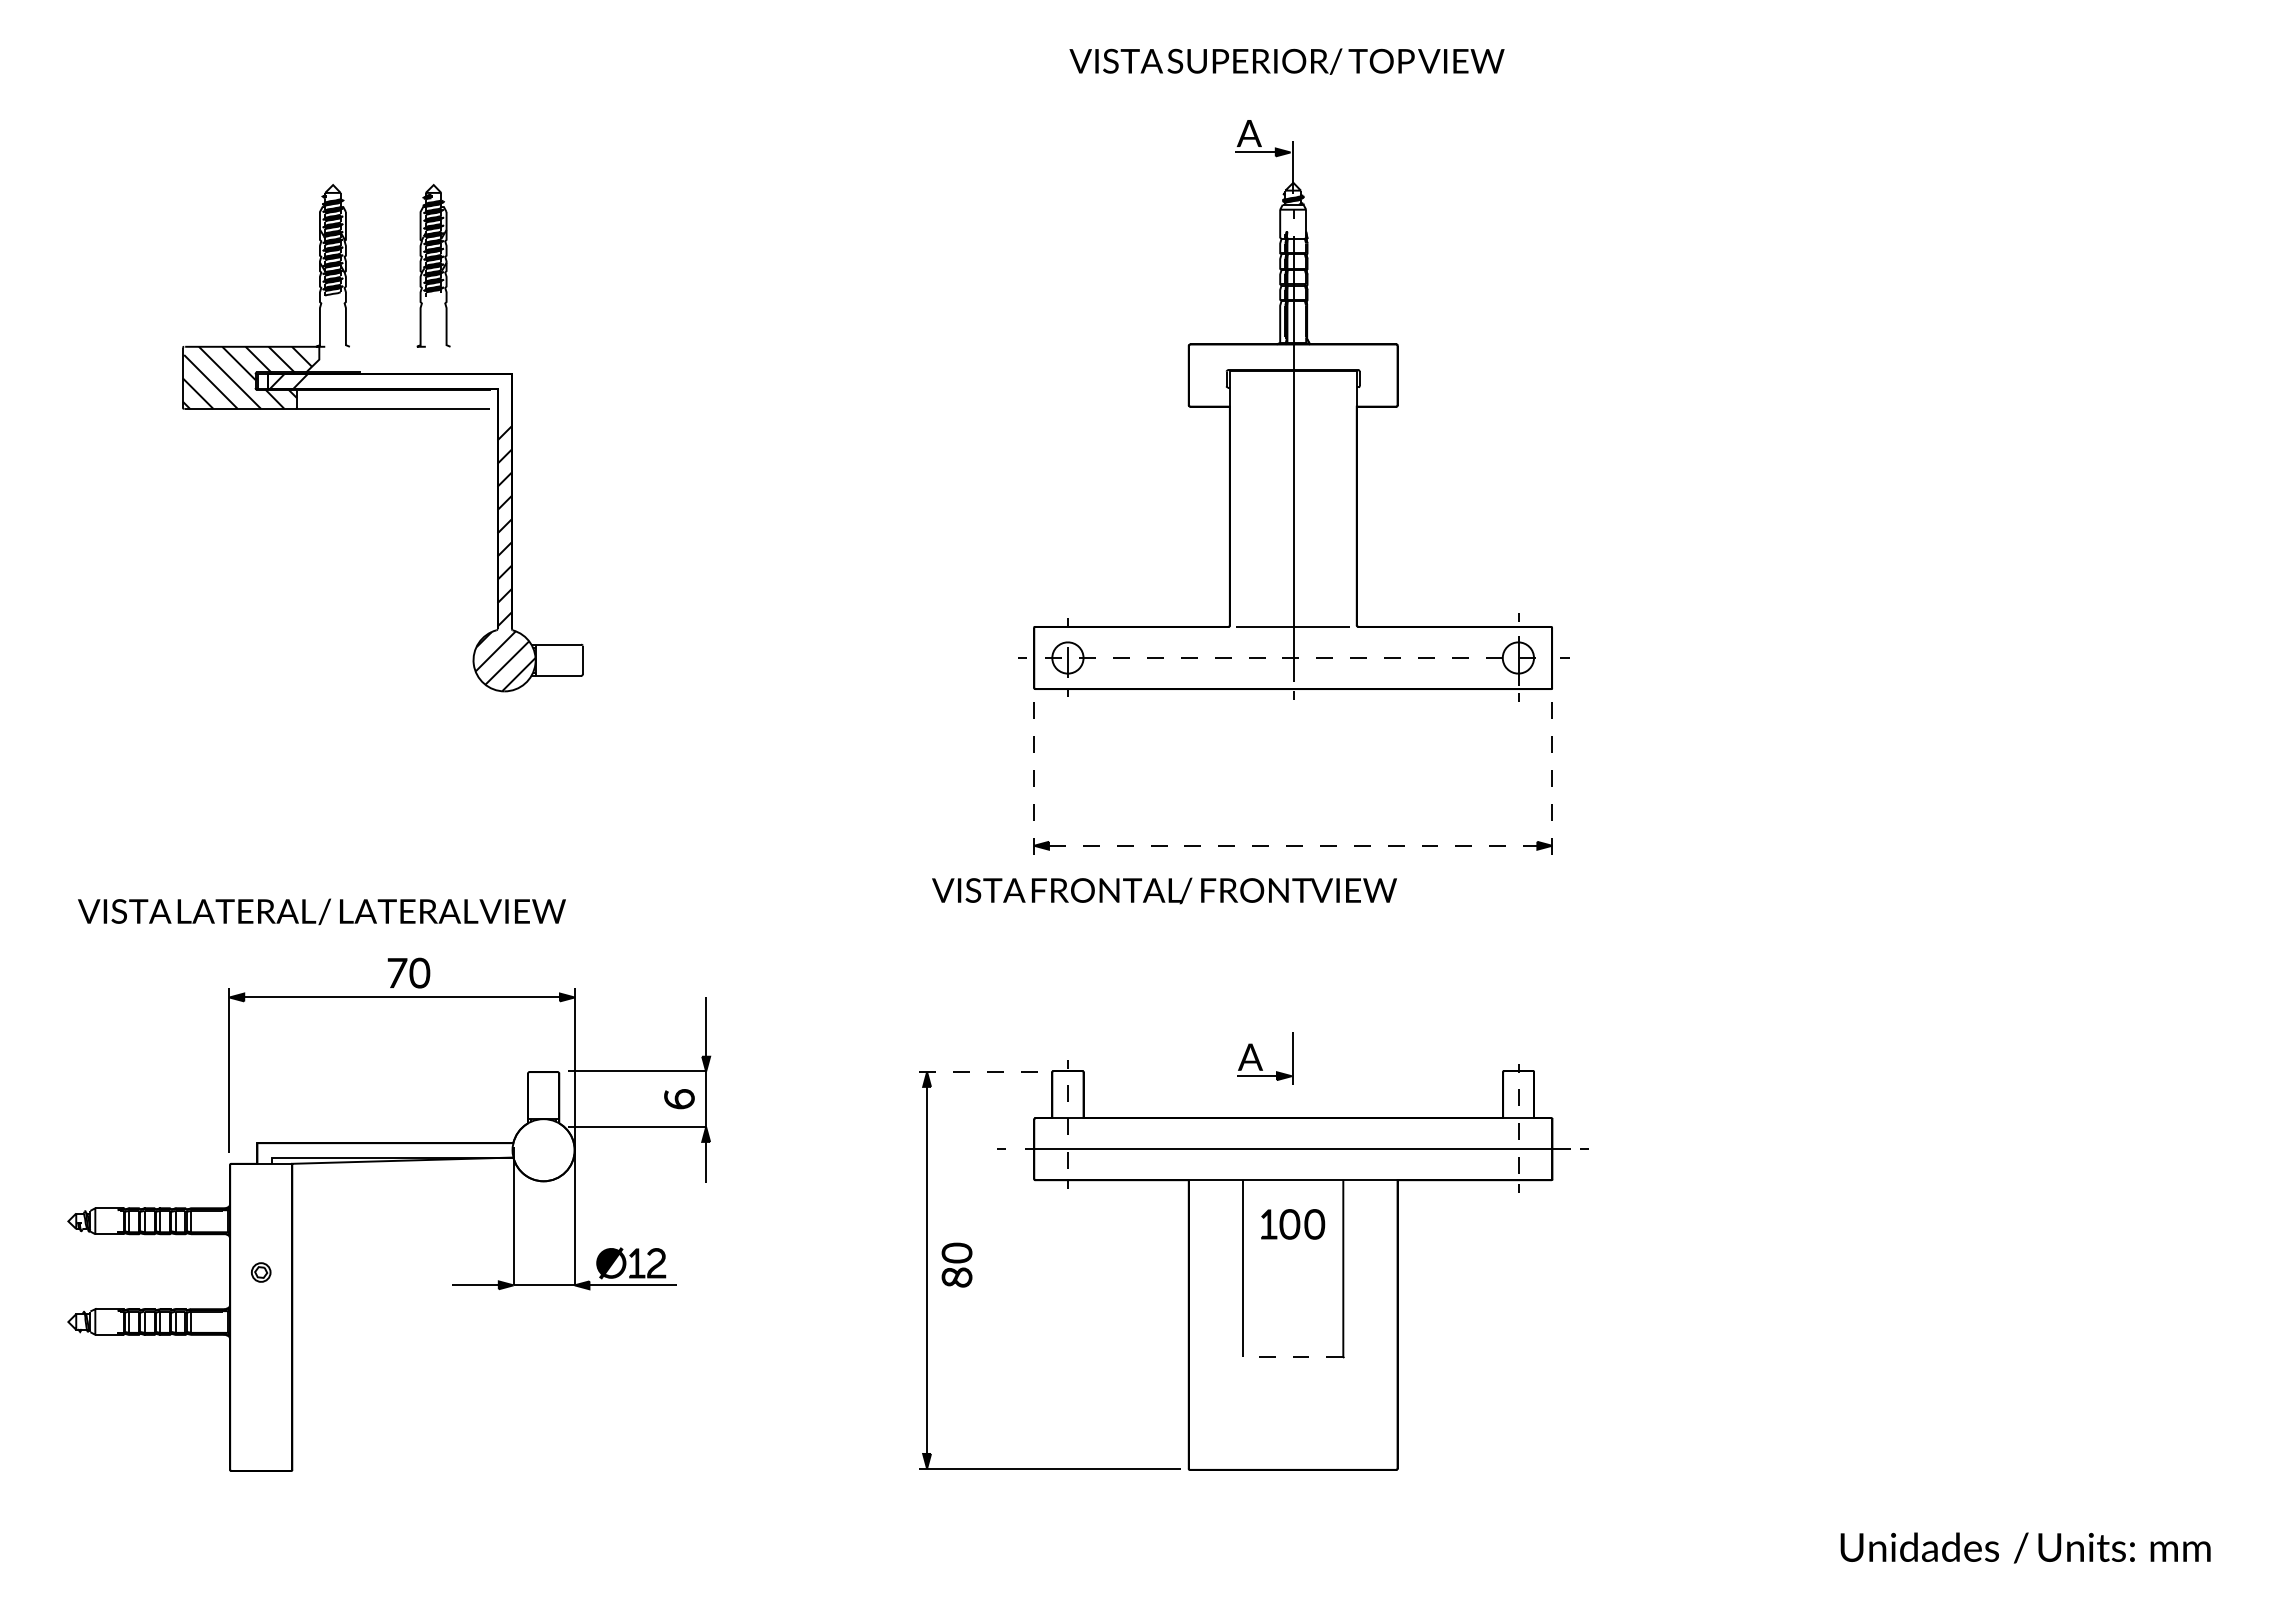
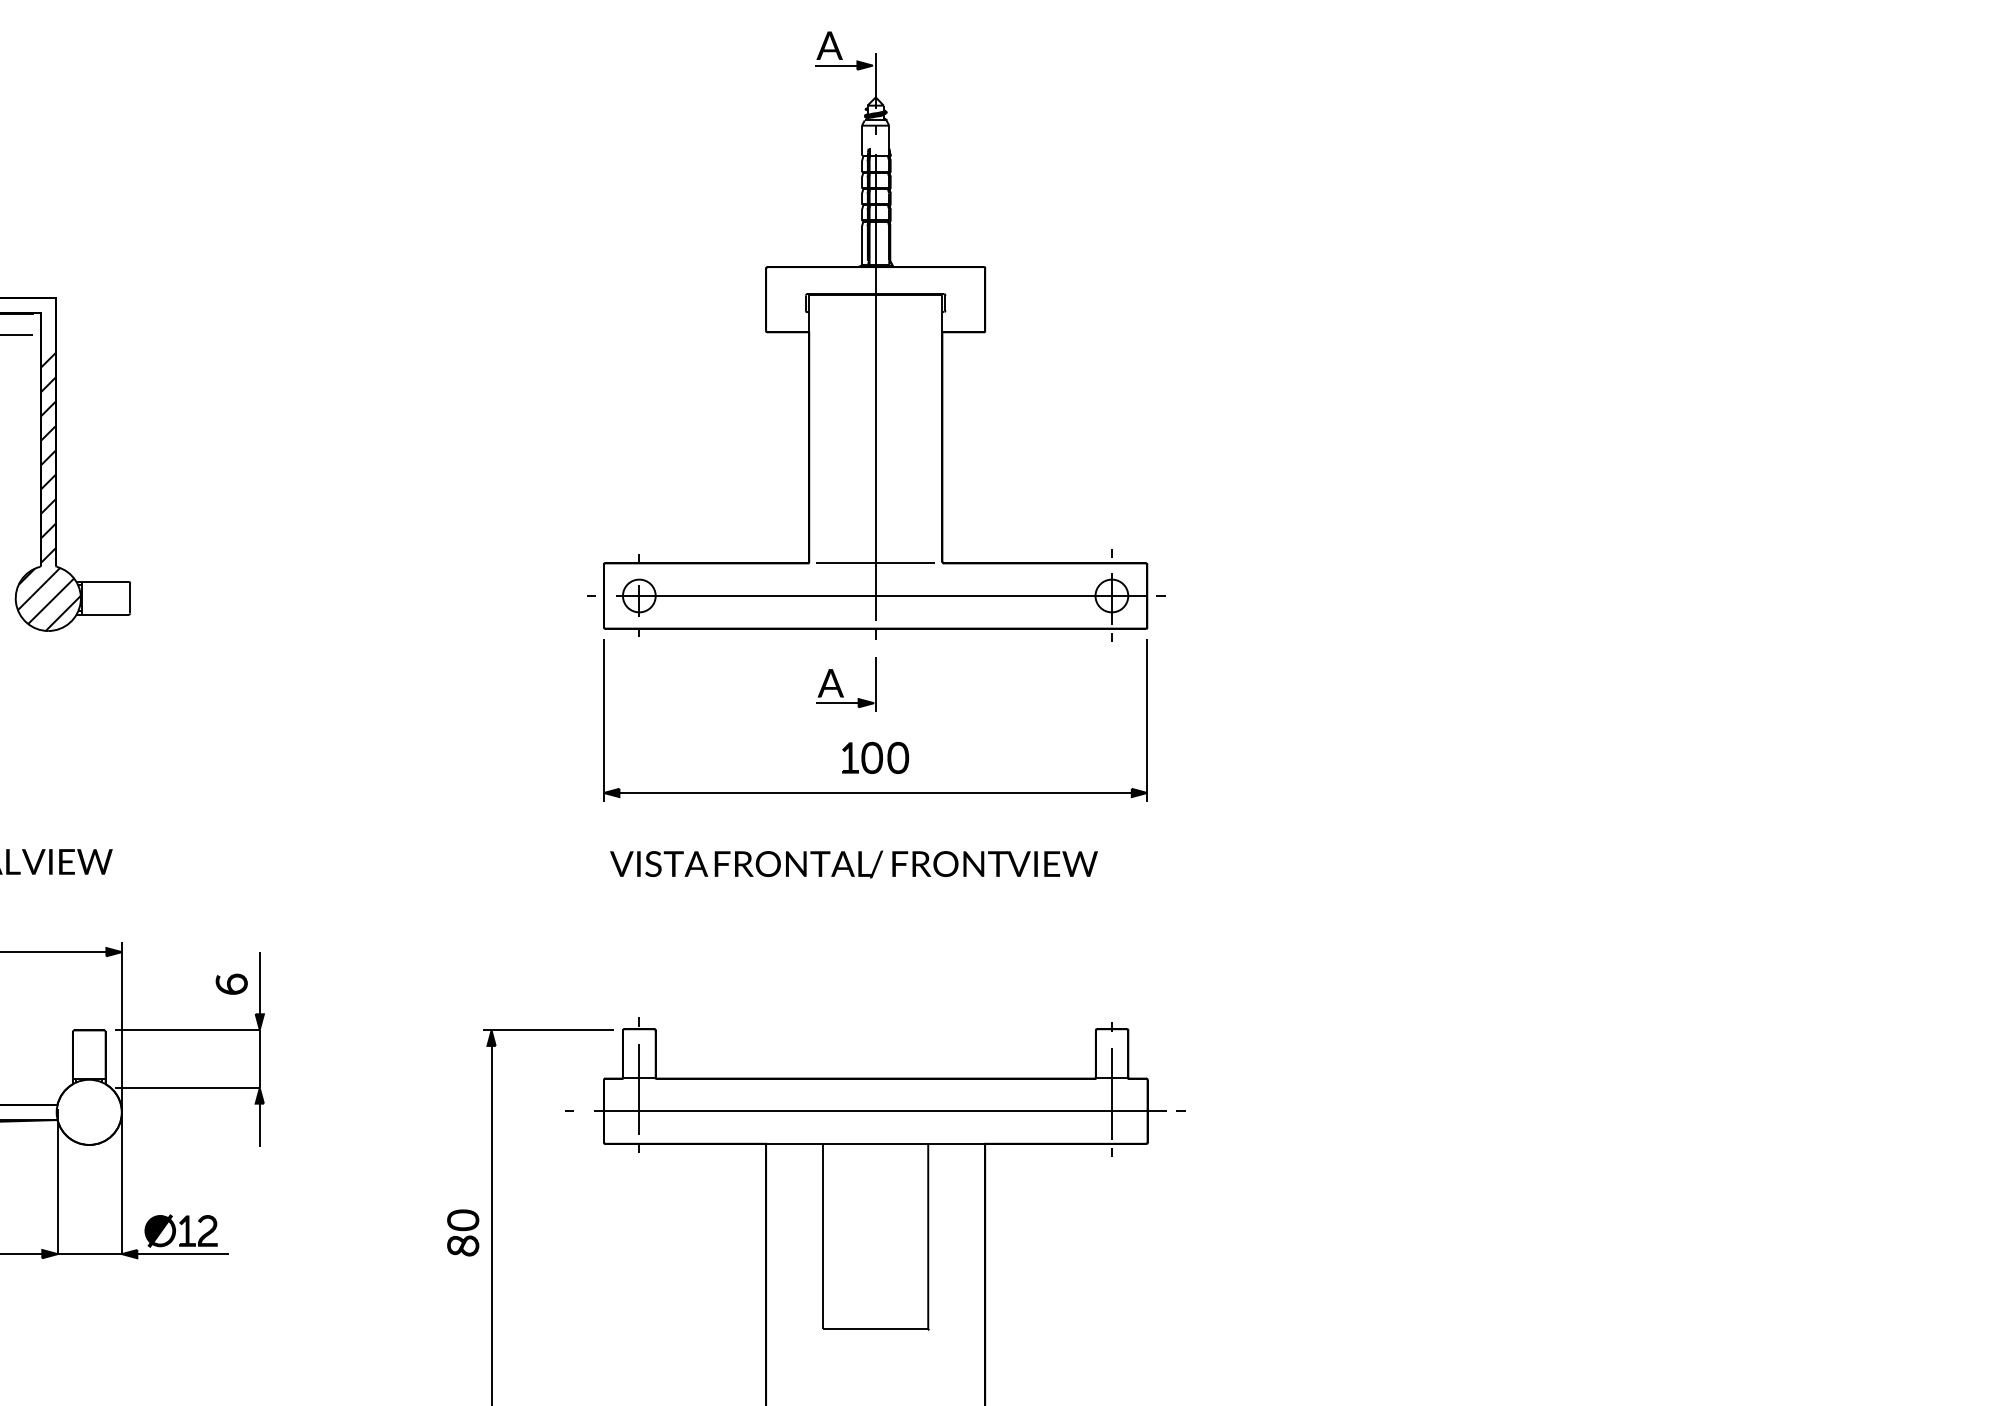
line: (1298, 658) -> (881, 596), dashed -> solid
line: (1034, 776) -> (604, 720), dashed -> solid
line: (1552, 776) -> (1147, 720), dashed -> solid
line: (1293, 845) -> (875, 792), dashed -> solid
text: (1164, 890) -> (853, 864), moved
part: (1259, 1060) -> (840, 686), moved
line: (981, 1072) -> (548, 1030), dashed -> solid
part: (679, 1099) -> (231, 984), moved
line: (1067, 1128) -> (638, 1089), dashed -> solid
line: (1518, 1133) -> (1112, 1094), dashed -> solid
part: (1293, 1224) -> (875, 758), moved
part: (956, 1264) -> (462, 1232), moved
line: (1293, 1356) -> (875, 1328), dashed -> solid

